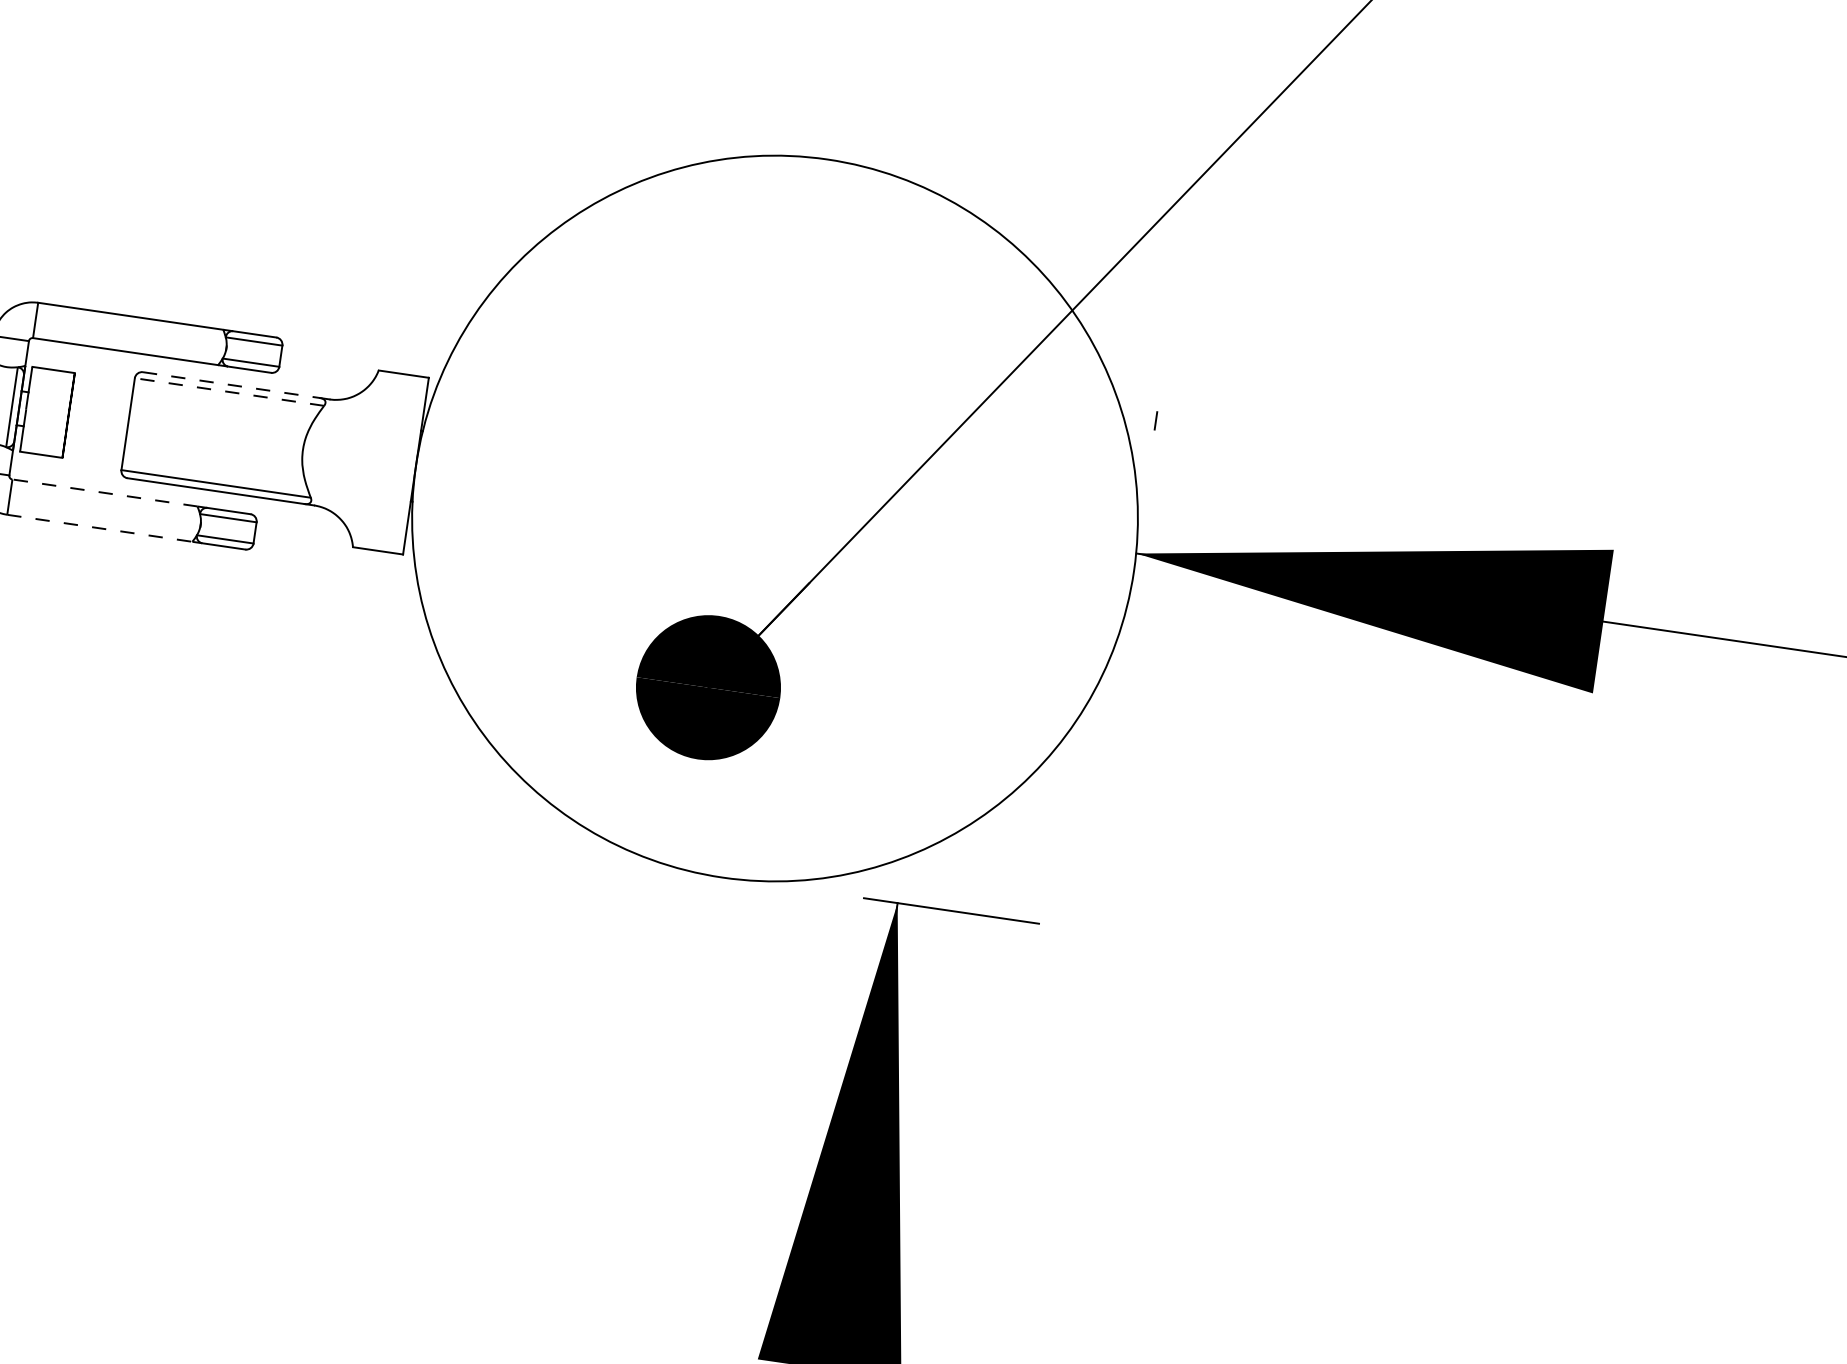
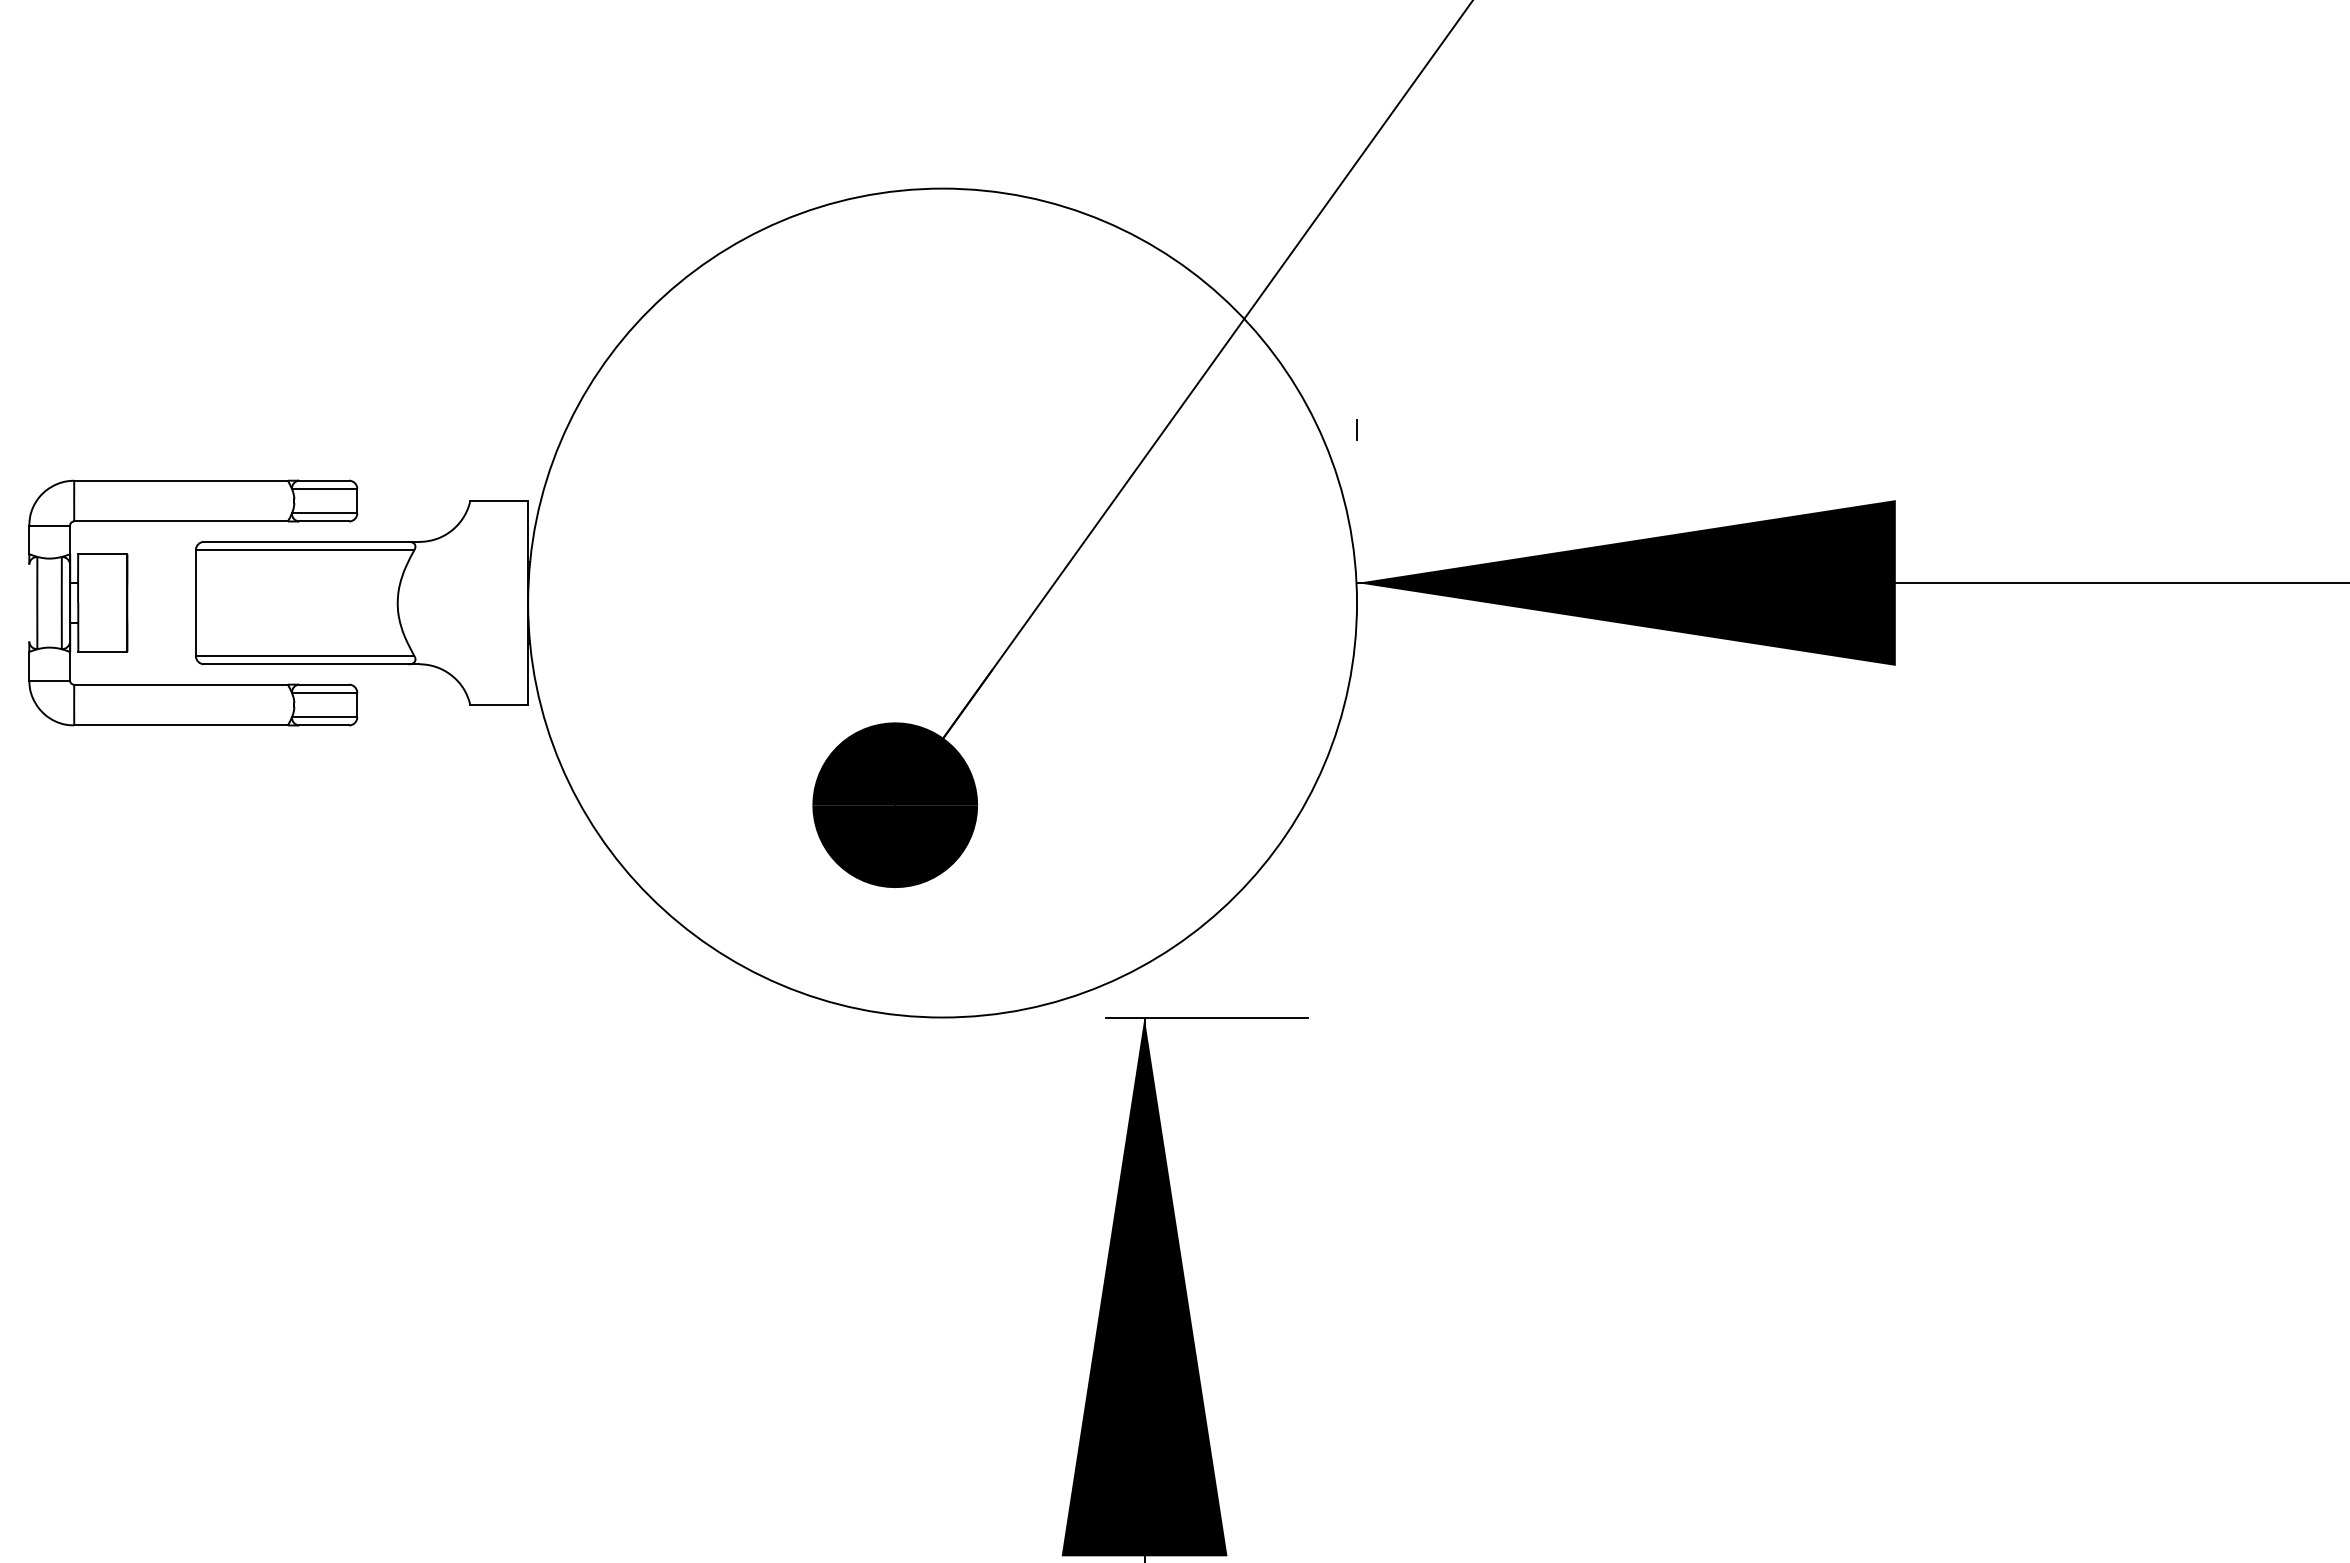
line: (231, 384) -> (306, 541), dashed -> solid
line: (228, 392) -> (304, 550), dashed -> solid
line: (105, 492) -> (181, 684), dashed -> solid
line: (100, 528) -> (181, 725), dashed -> solid

